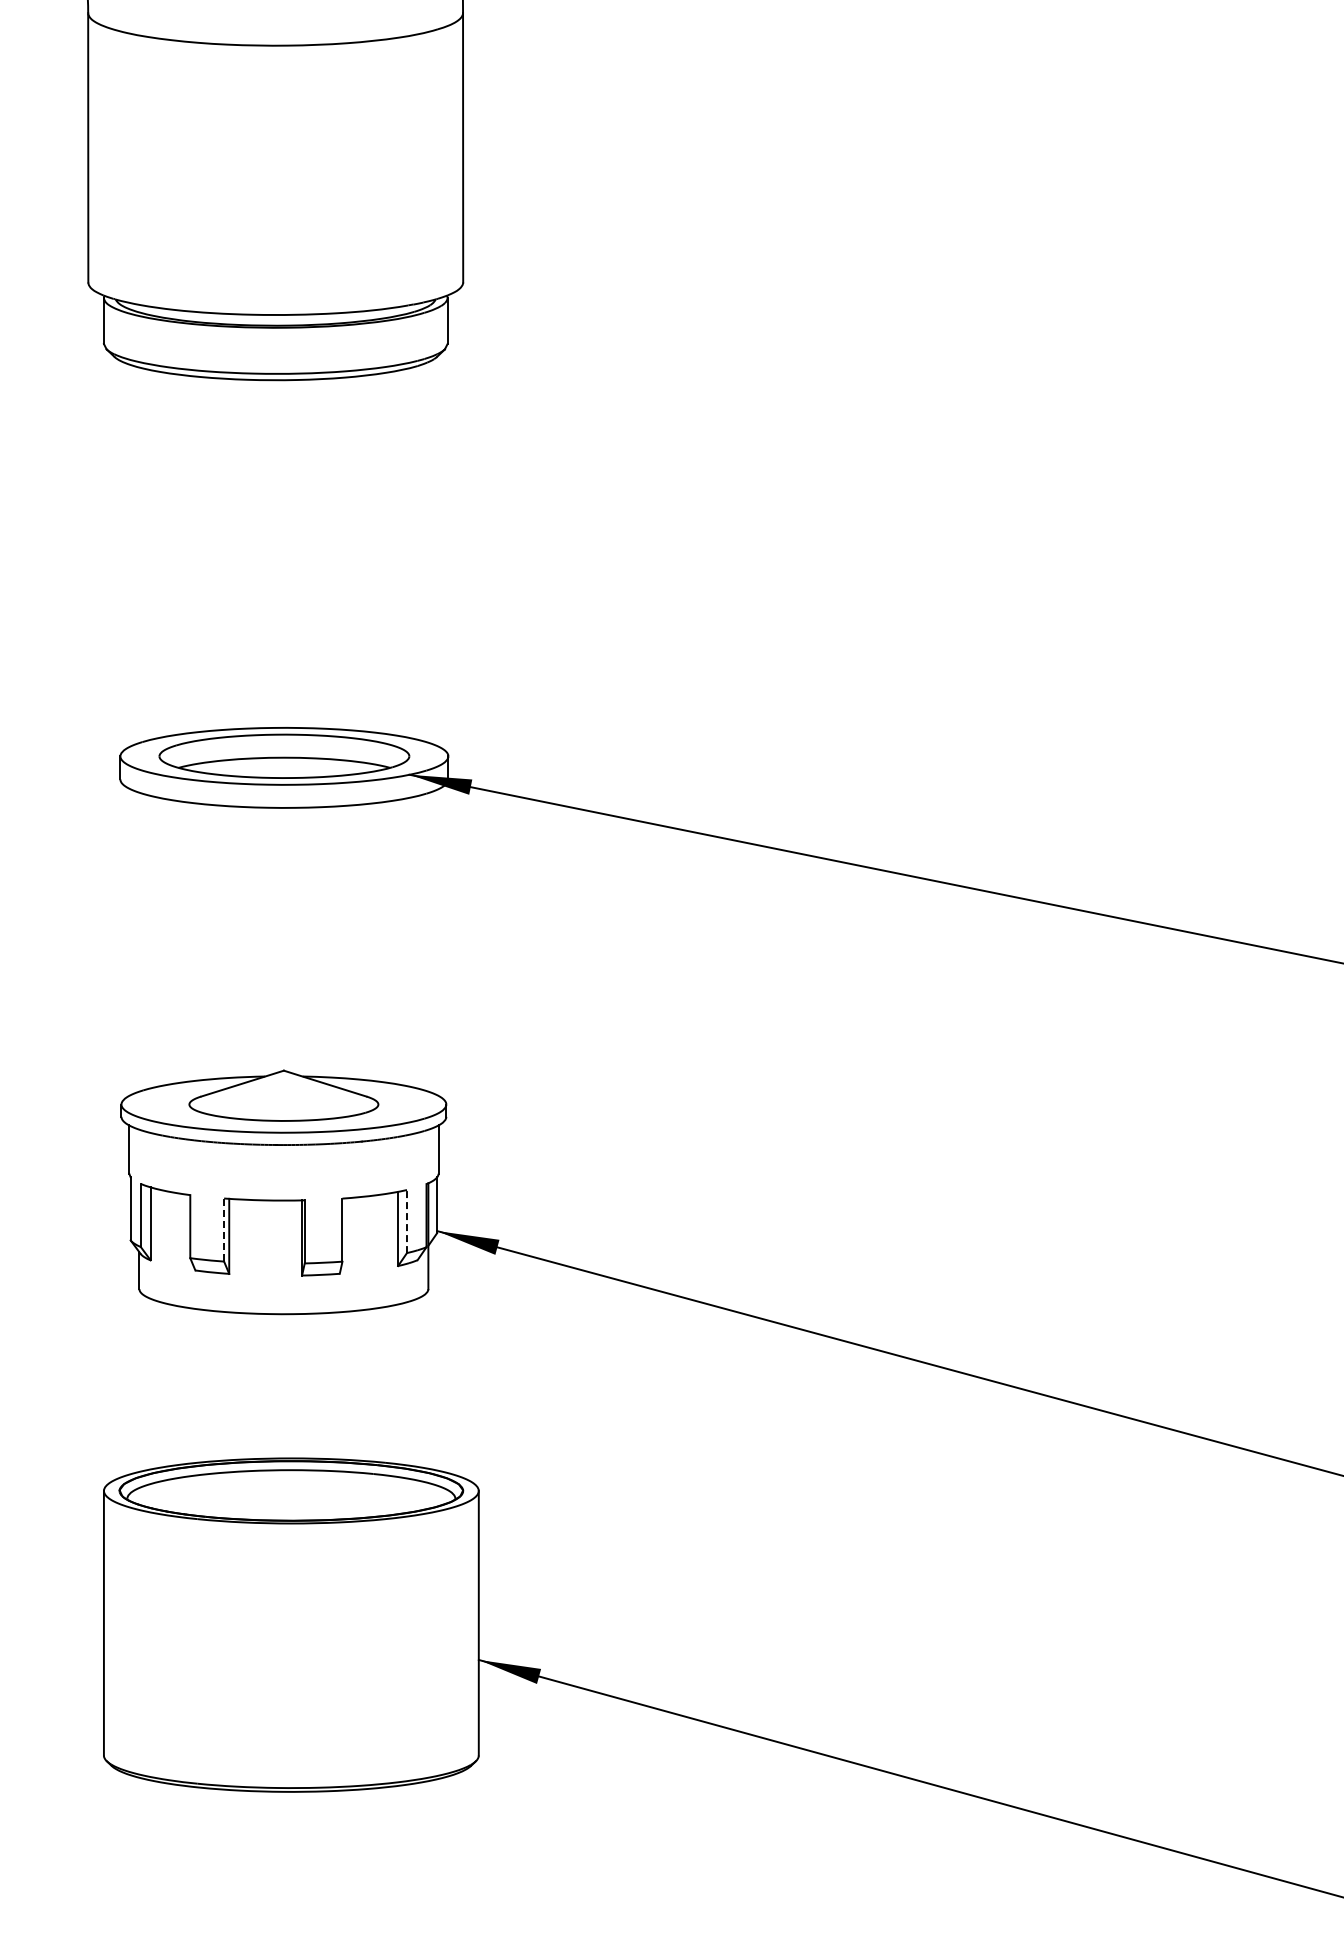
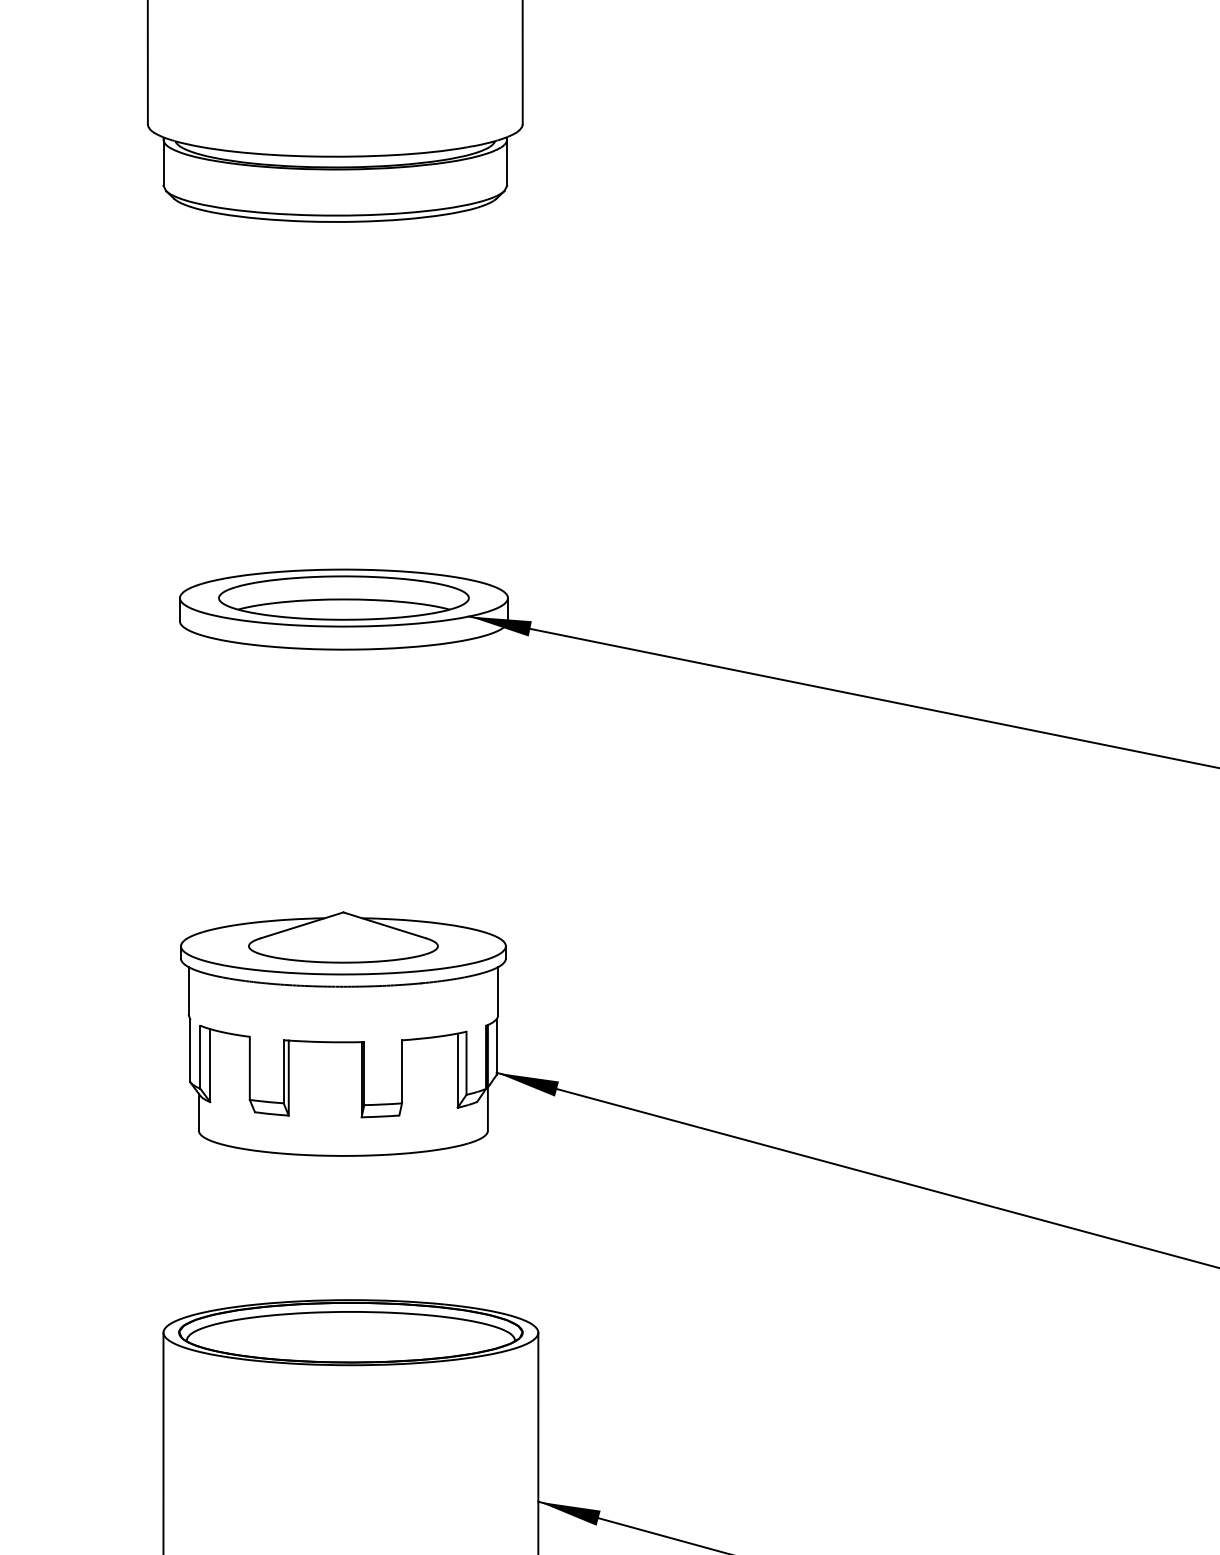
line: (406, 1221) -> (466, 1063), dashed -> solid
line: (224, 1230) -> (284, 1072), dashed -> solid

